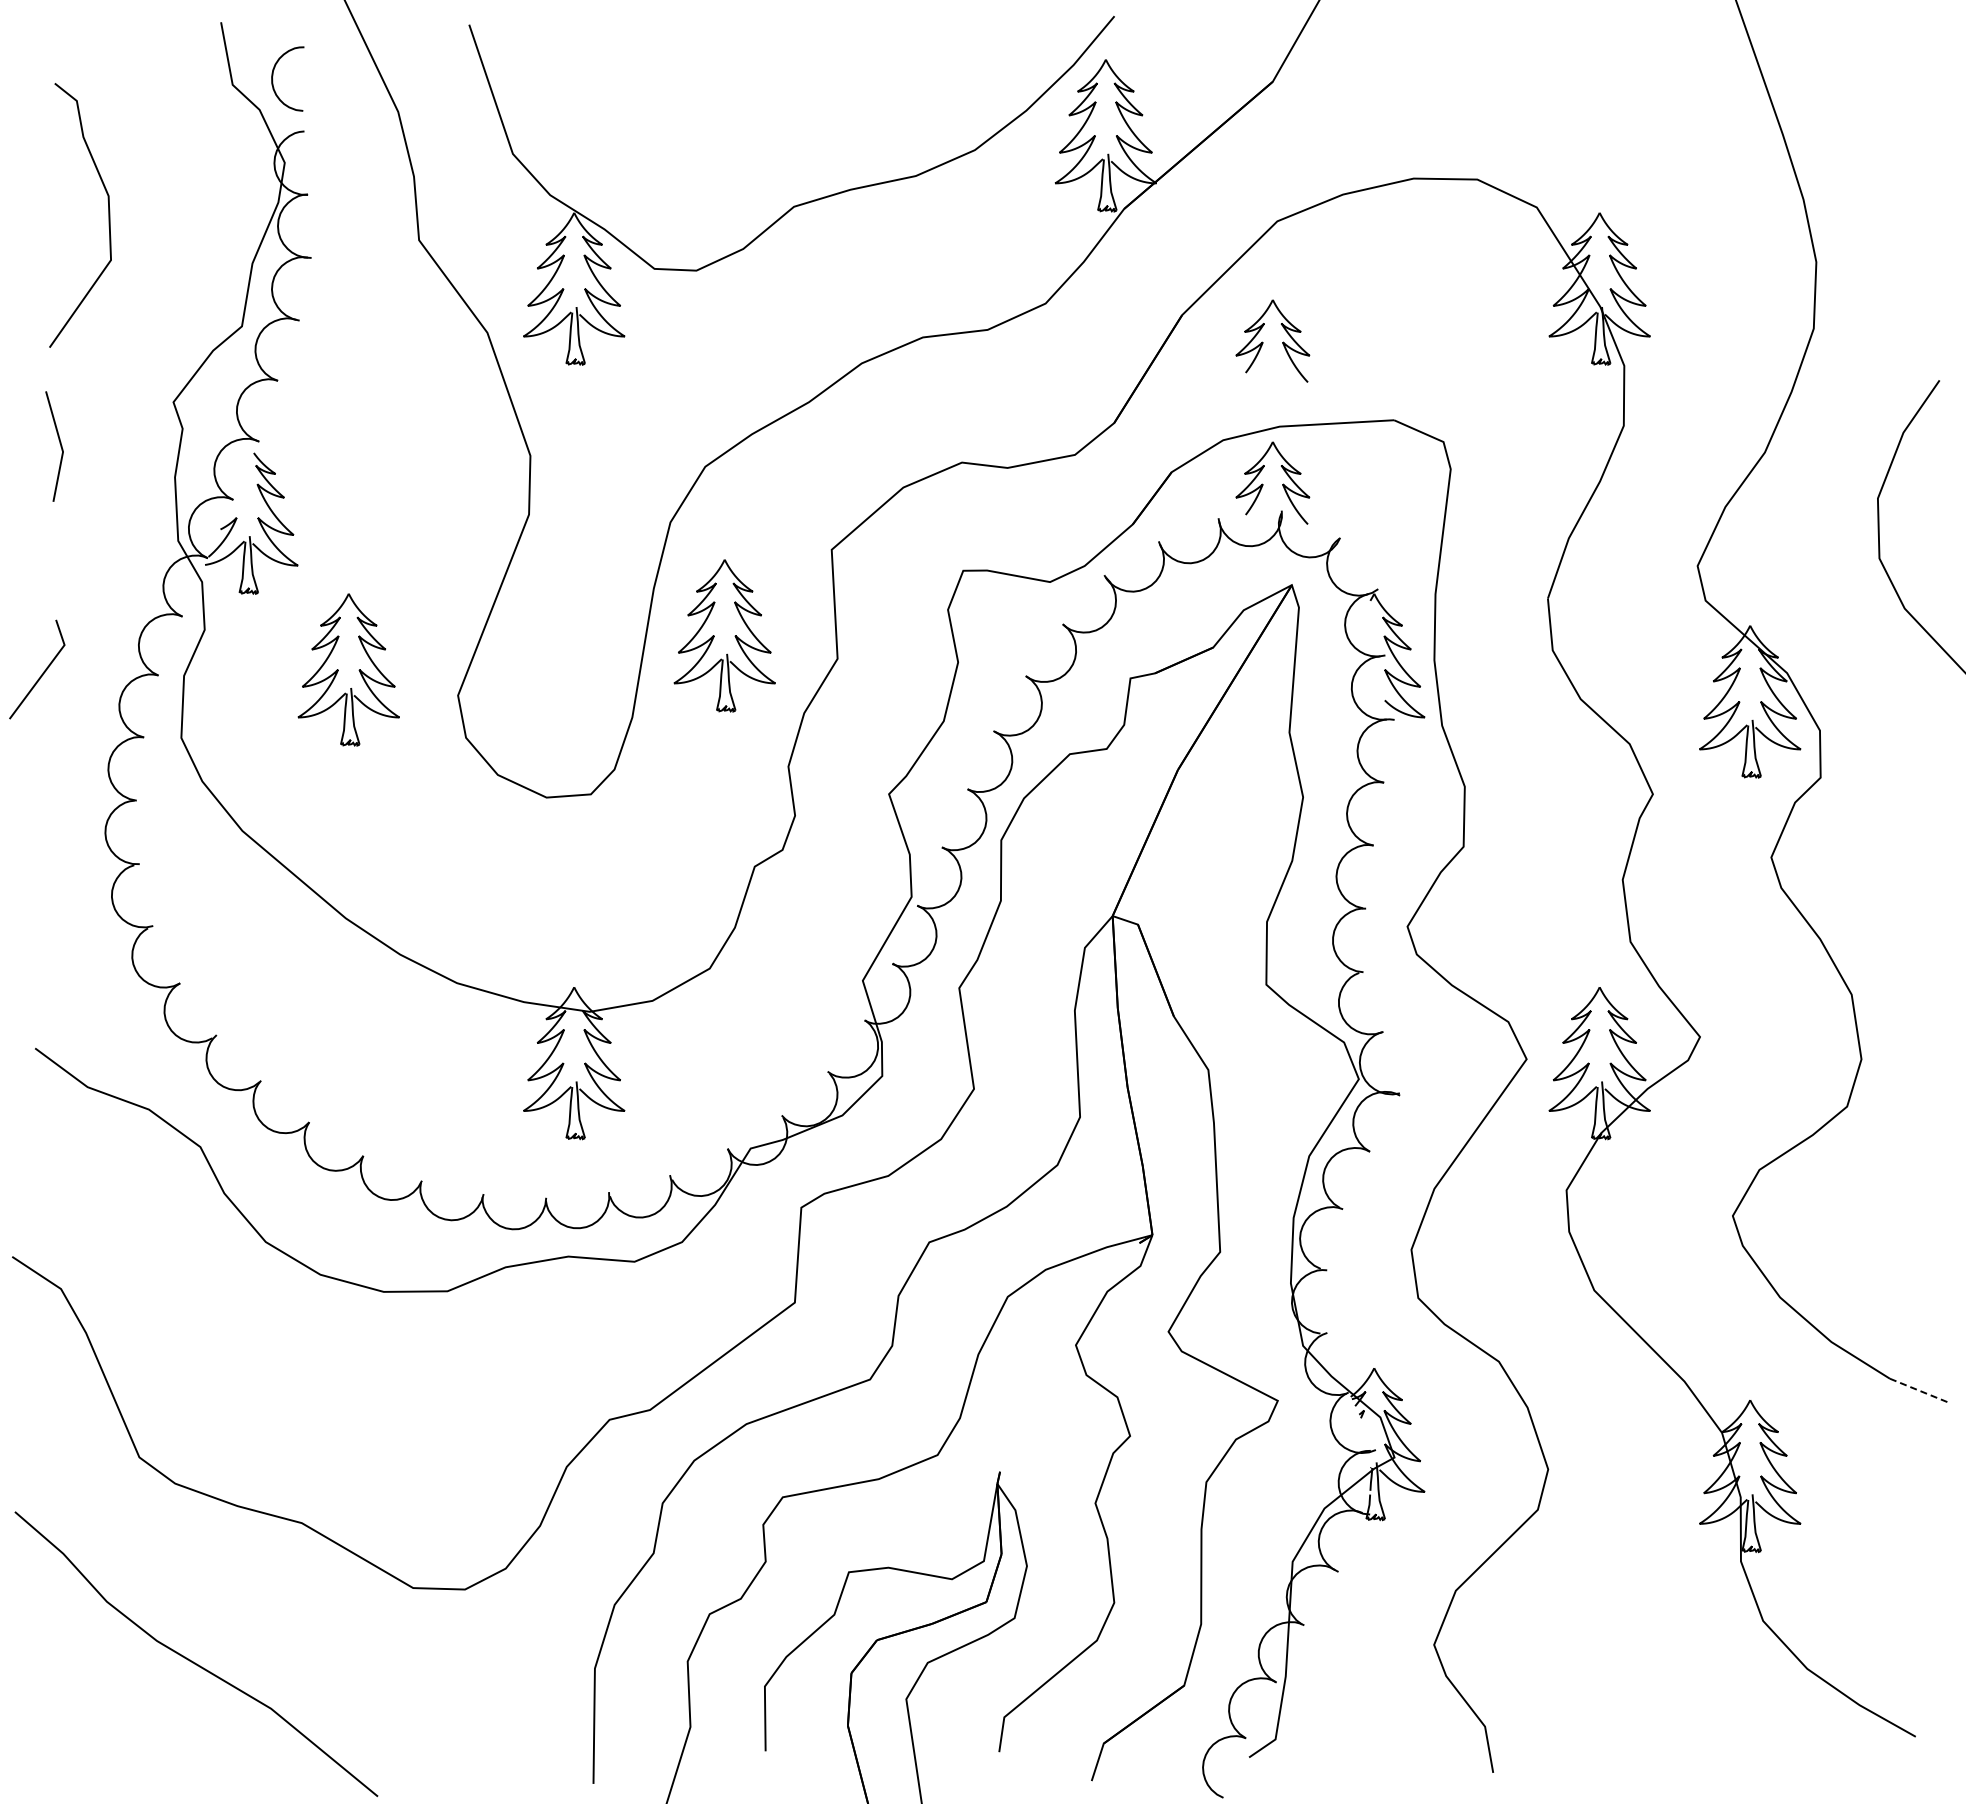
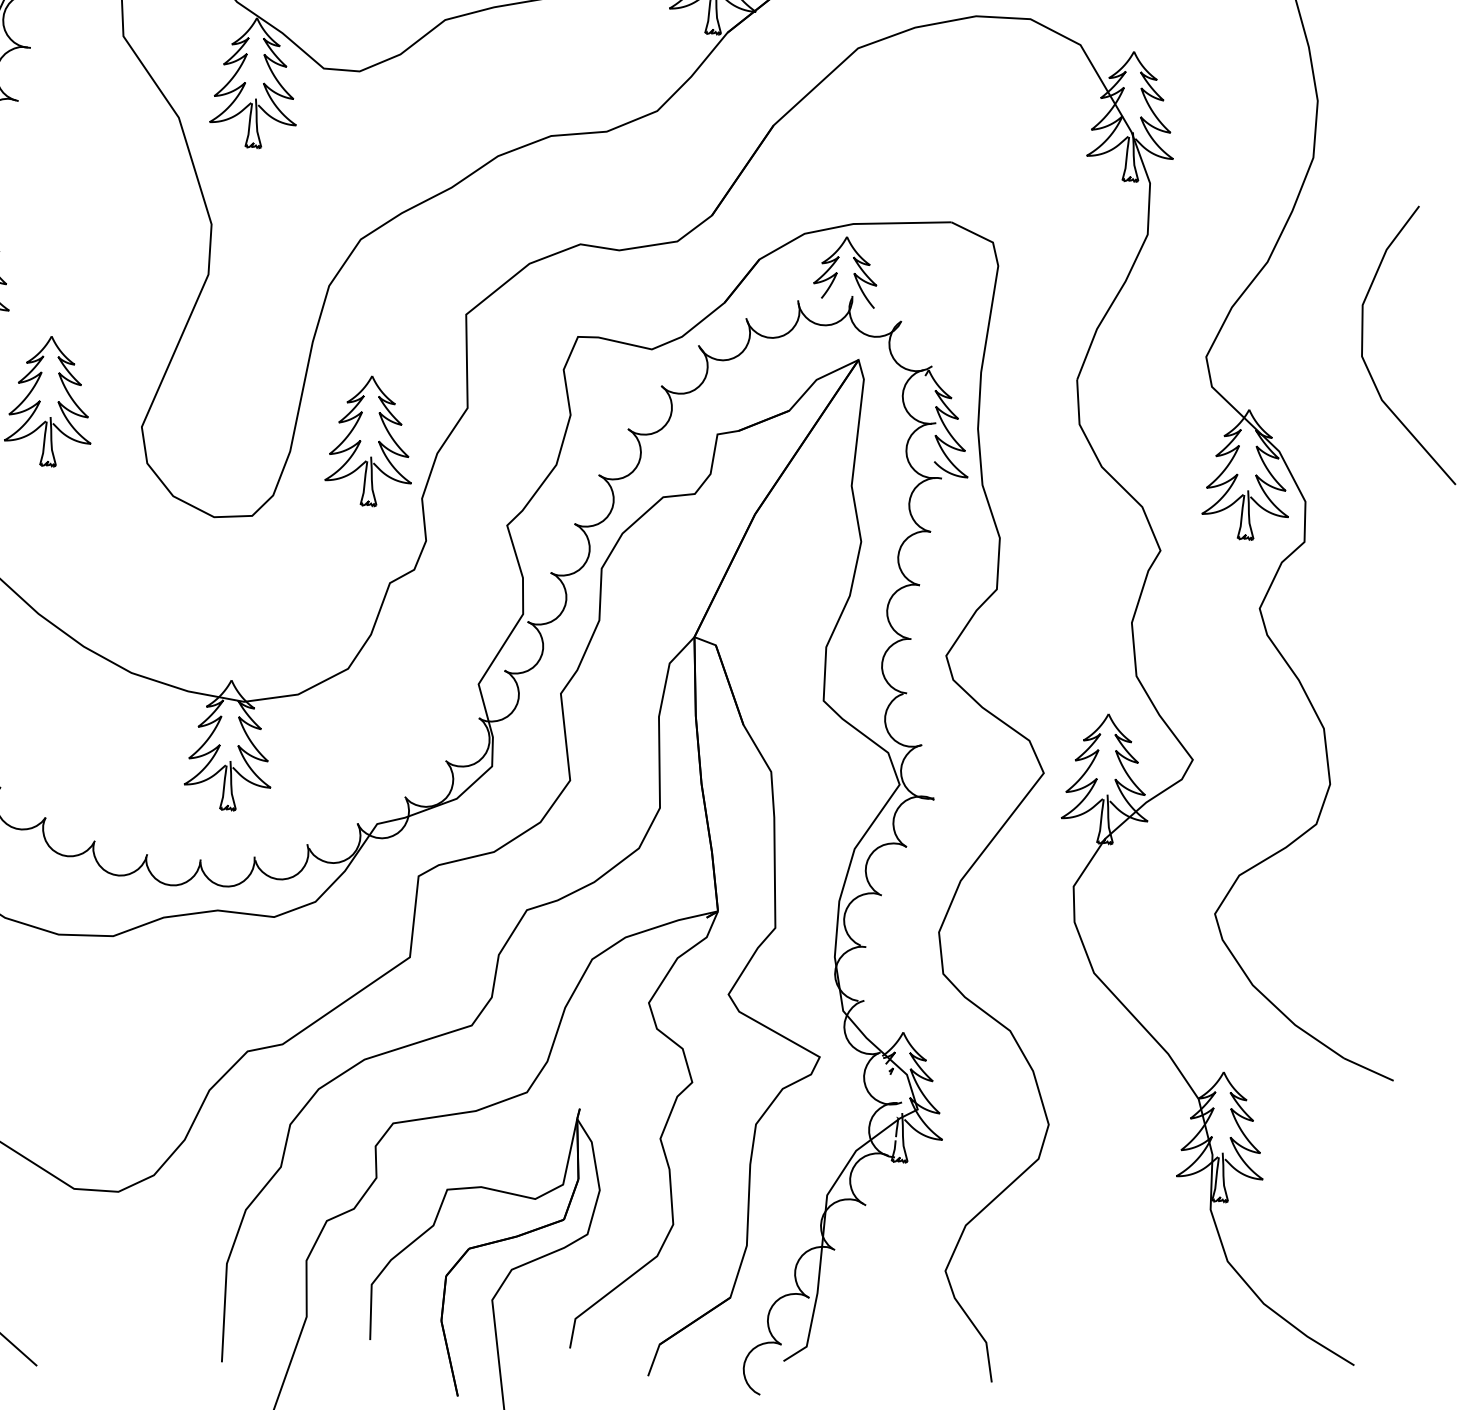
part: (1263, 342) -> (842, 151), removed
part: (724, 635) -> (369, 440), moved
line: (1919, 1390) -> (1368, 1069), dashed -> solid

